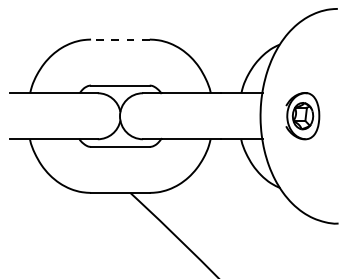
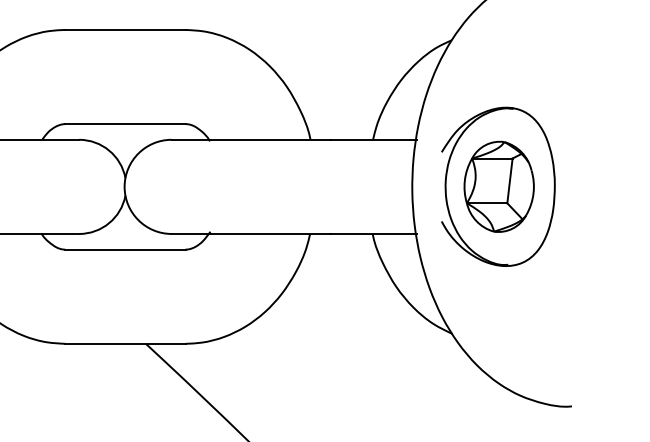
line: (119, 39) -> (123, 29), dashed -> solid
part: (302, 115) -> (498, 185), size x1.67

